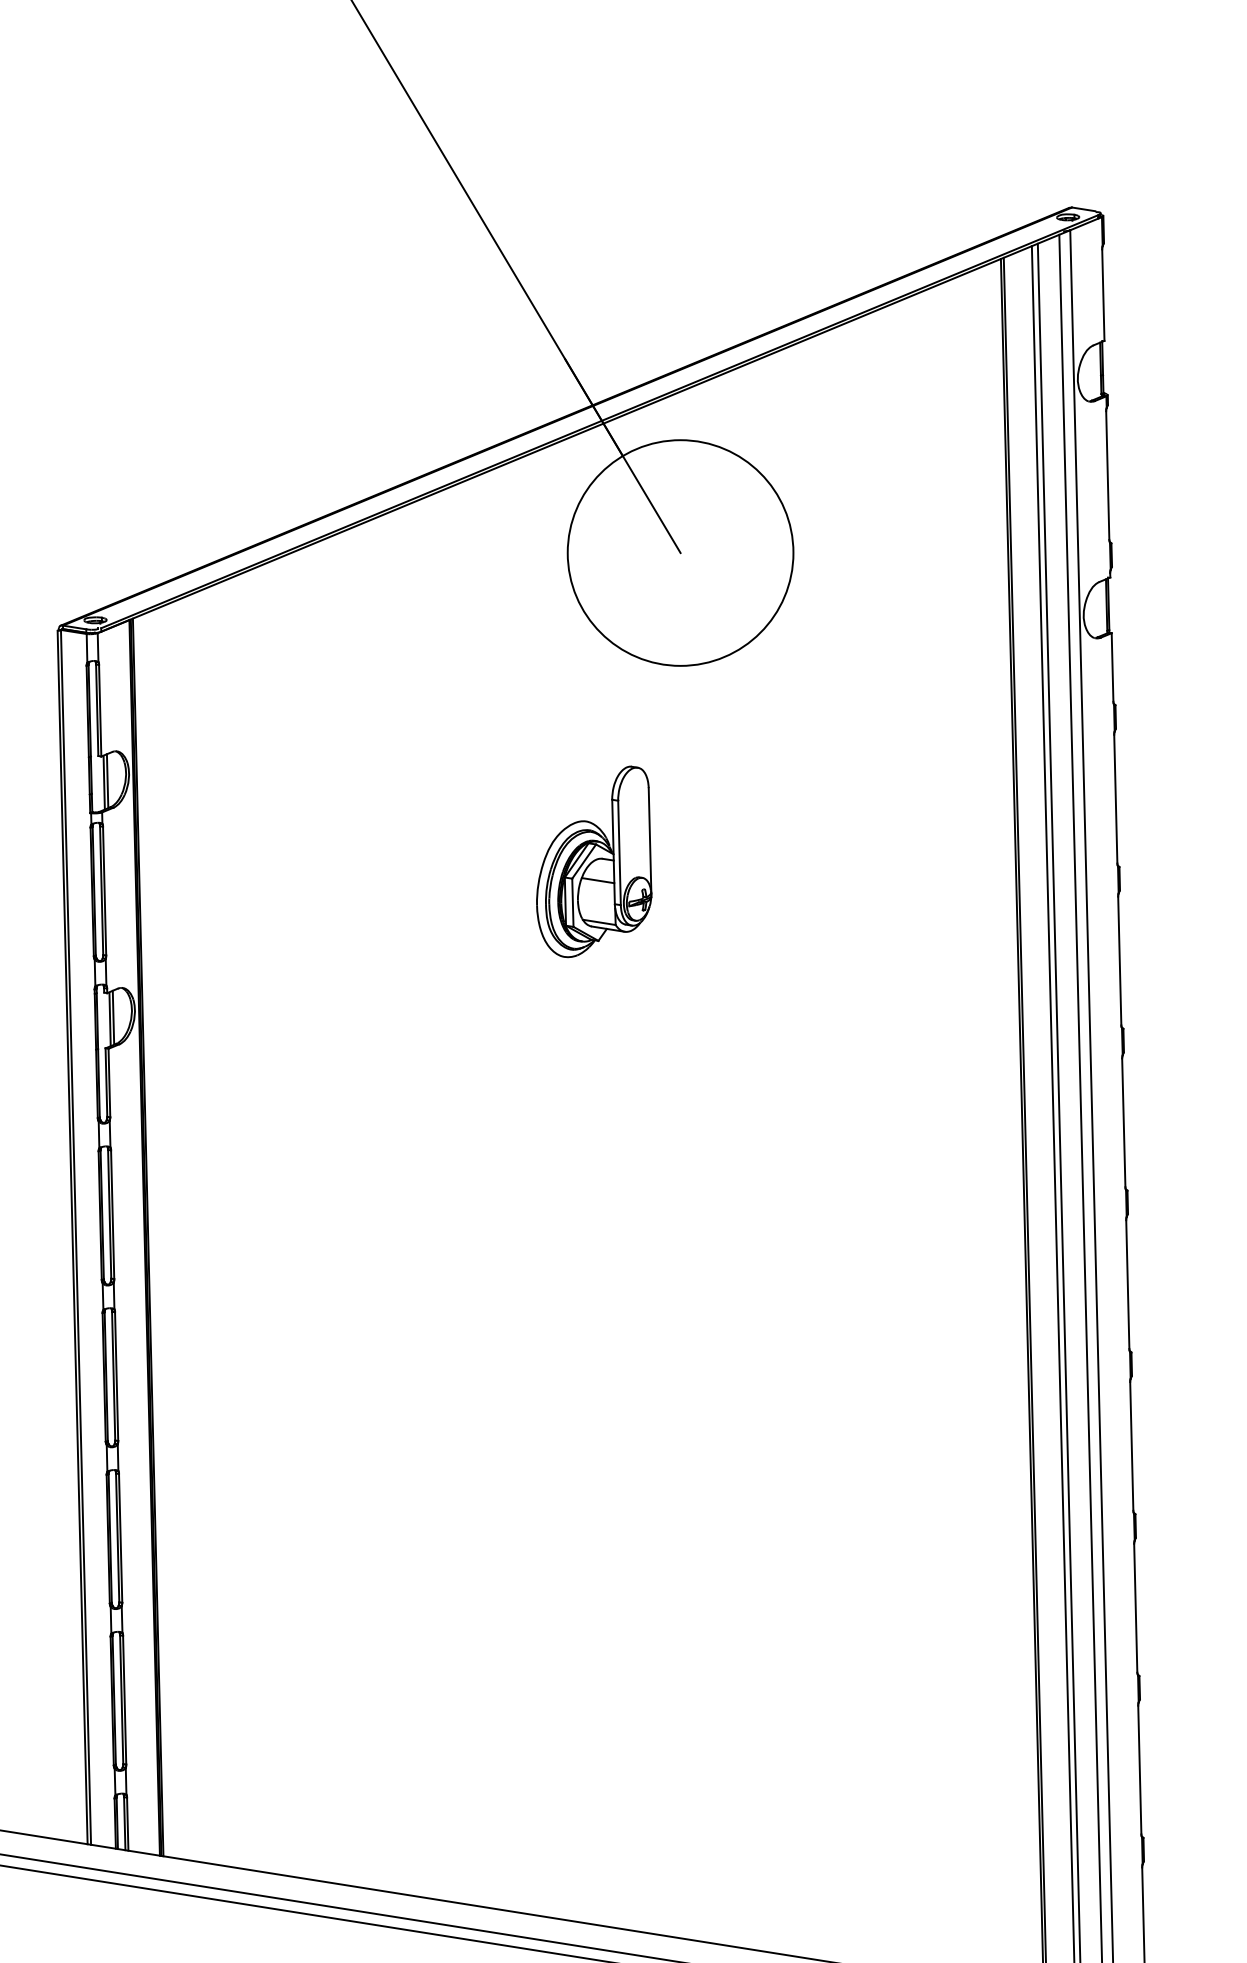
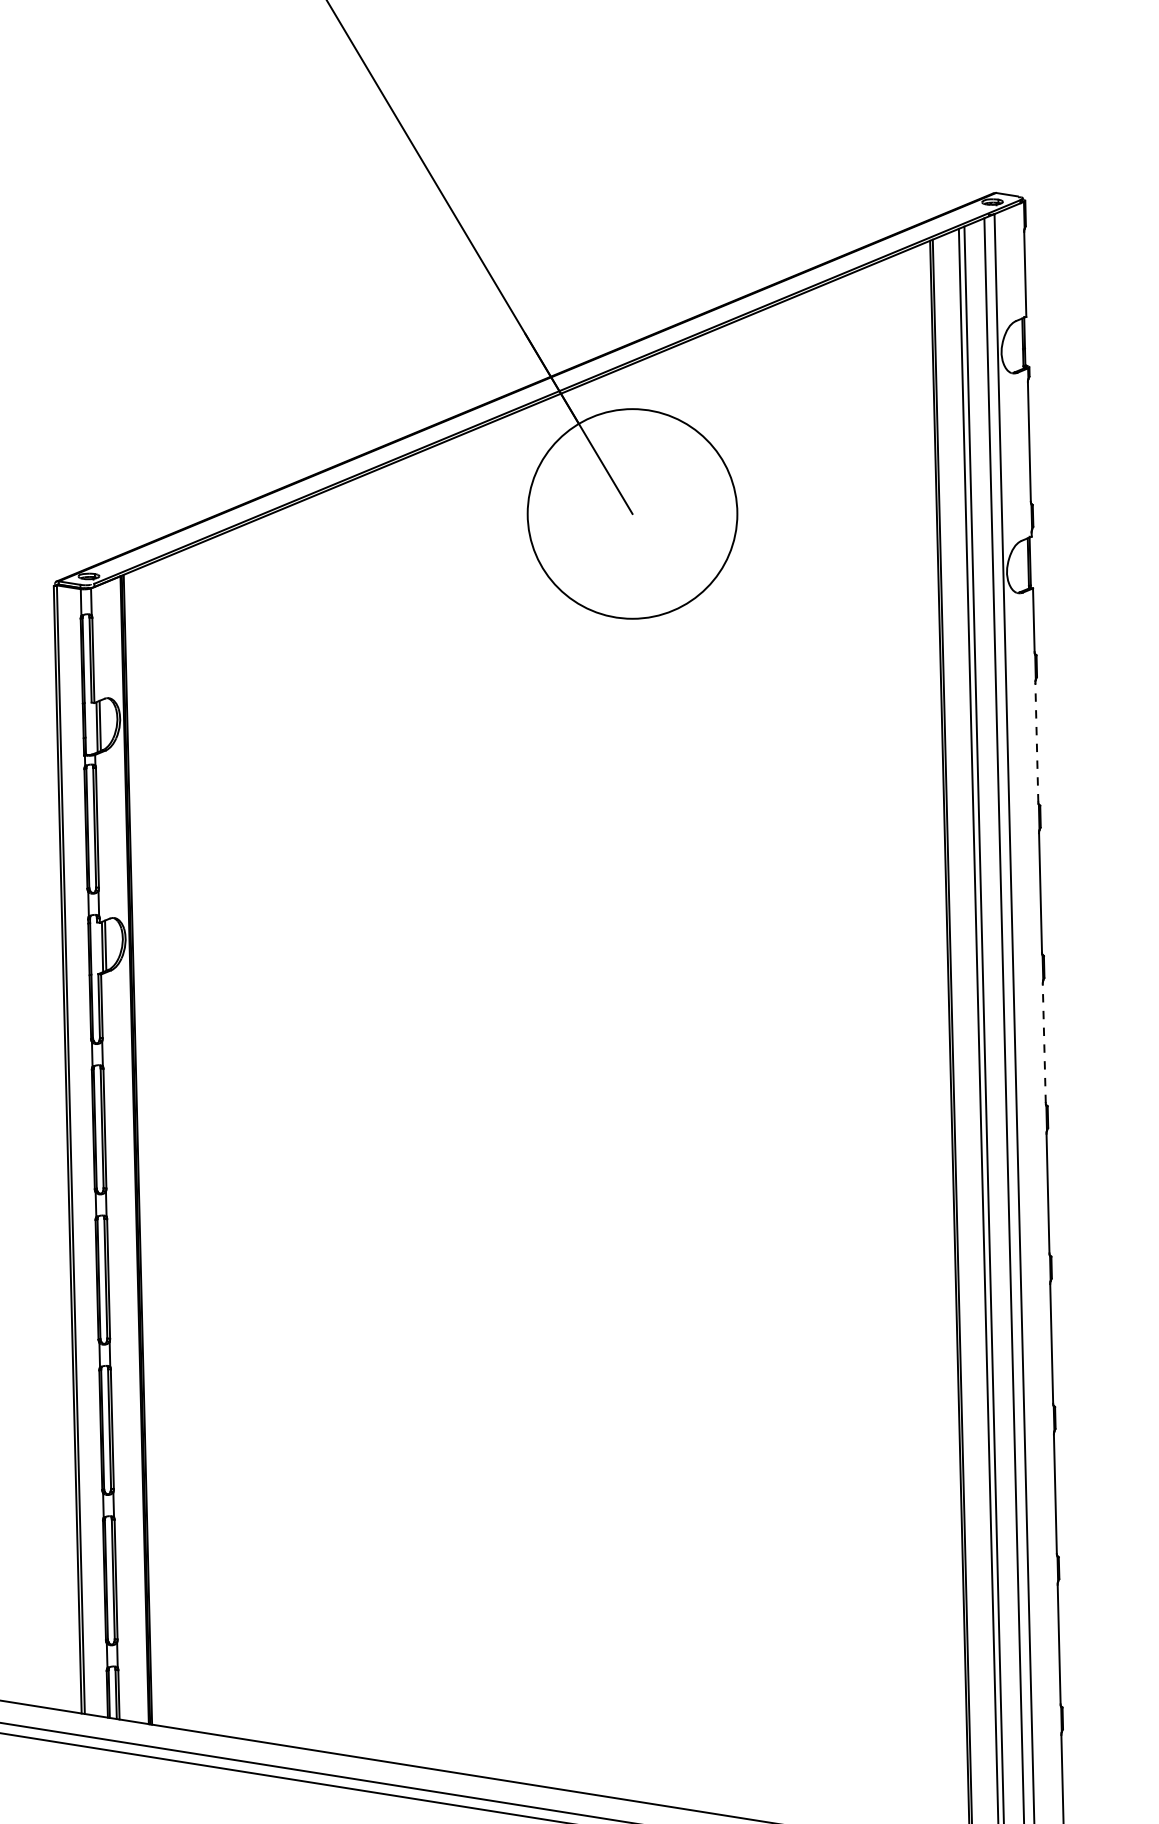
line: (1115, 798) -> (1036, 741), solid -> dashed
part: (594, 861) -> (552, 800), removed
line: (1123, 1122) -> (1044, 1042), solid -> dashed

